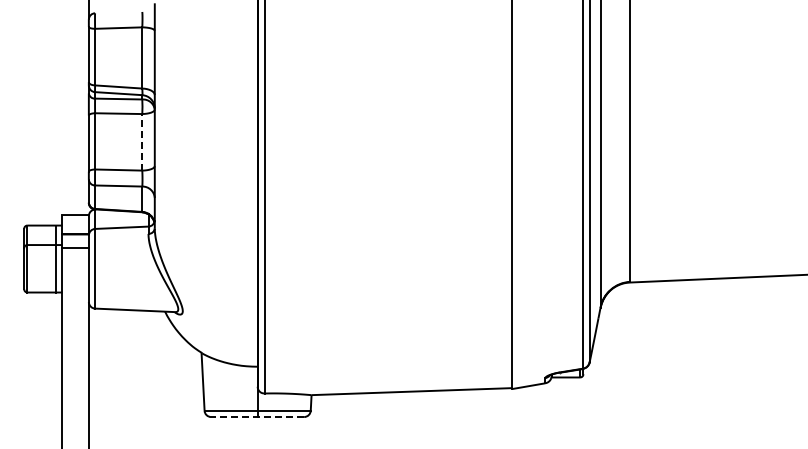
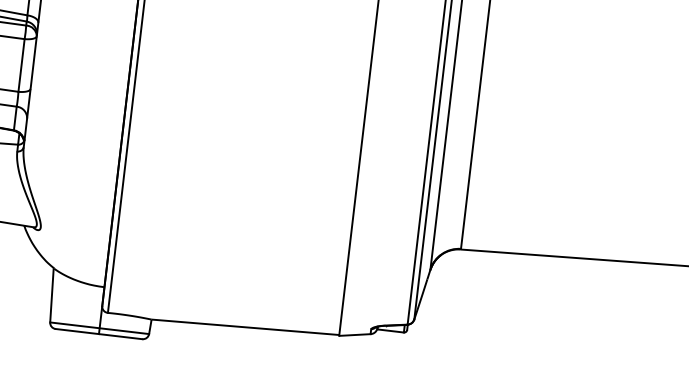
line: (142, 141) -> (21, 64), dashed -> solid
line: (257, 417) -> (98, 334), dashed -> solid

